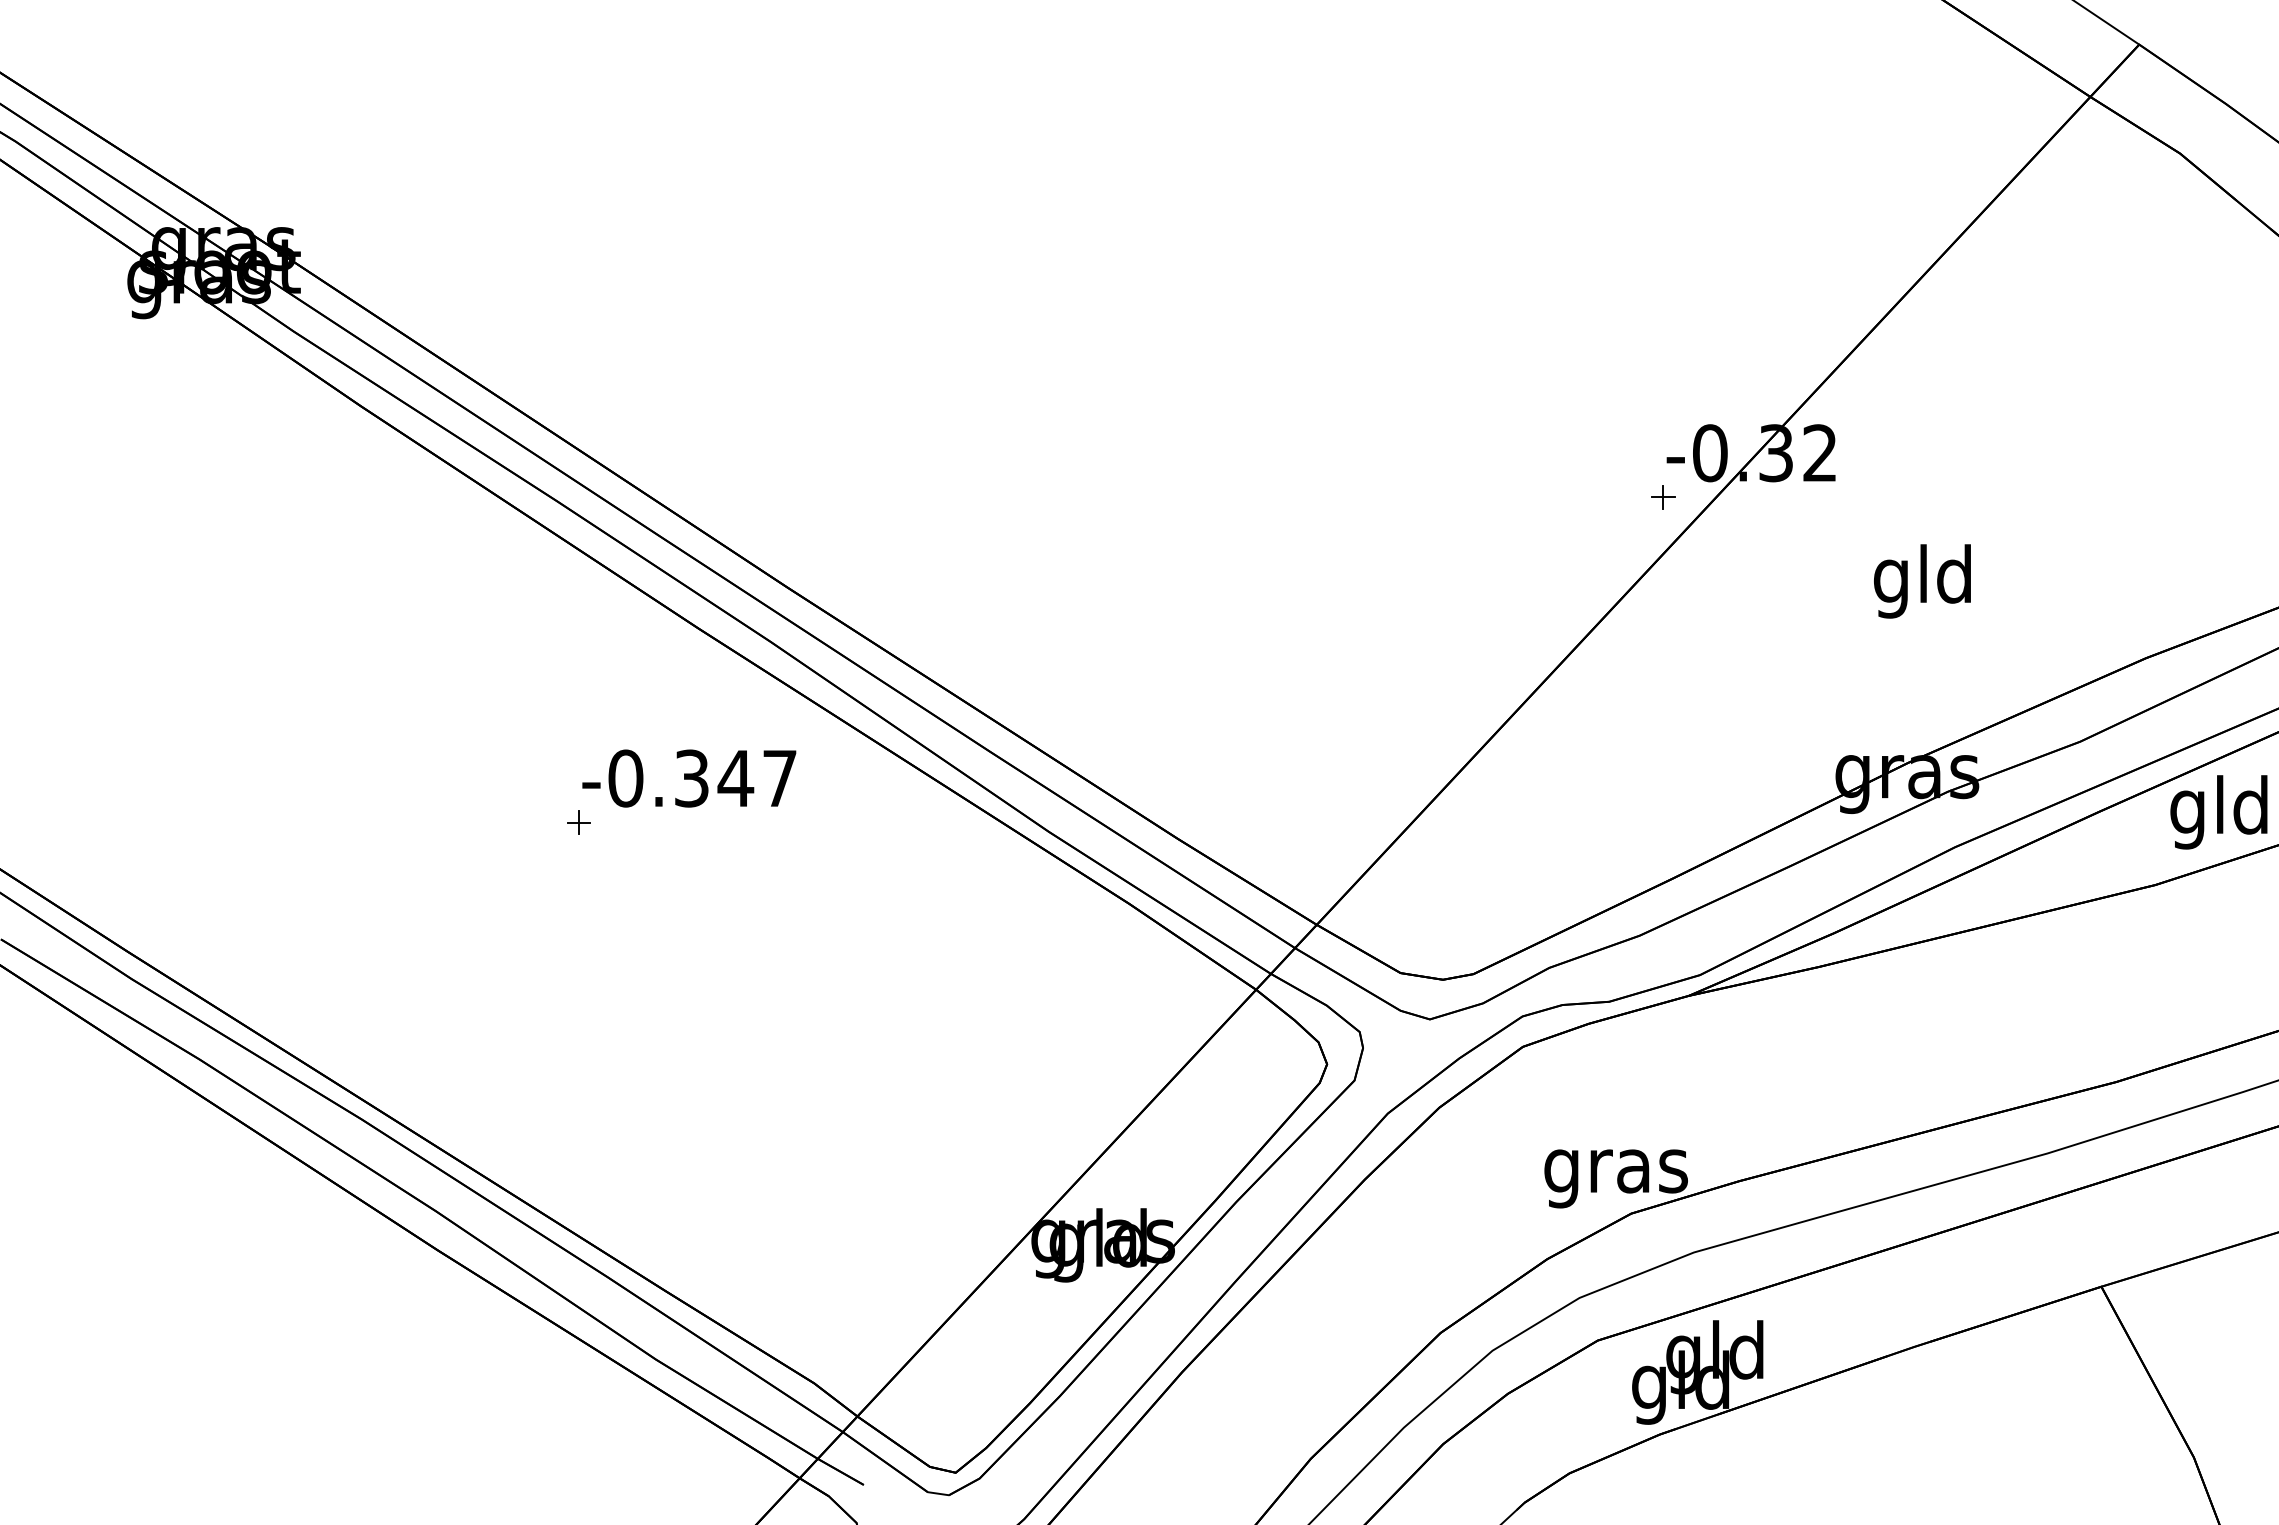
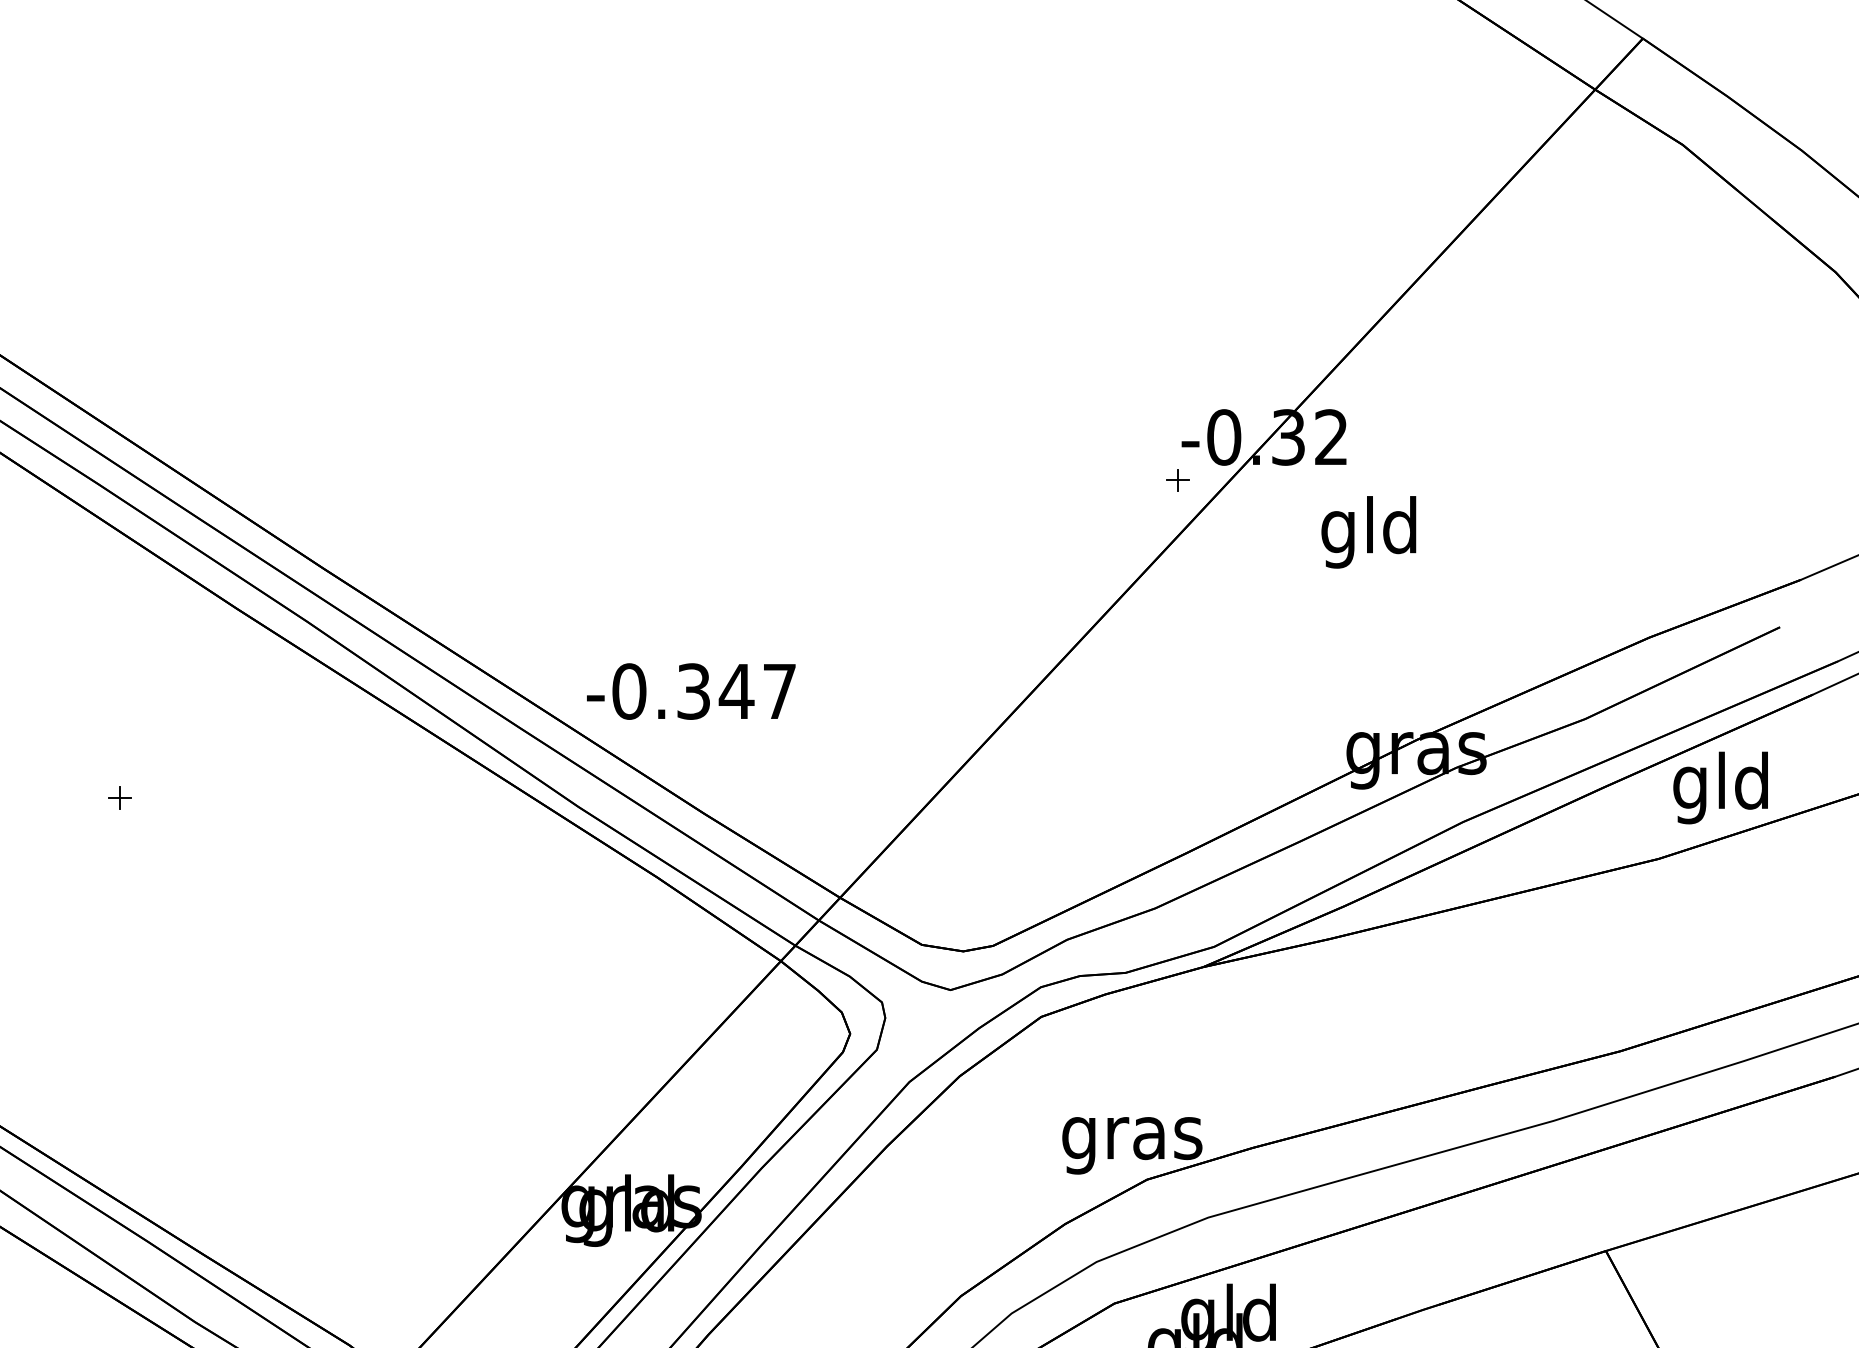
text: (1922, 581) -> (1368, 532), moved
text: (689, 778) -> (691, 691), moved

